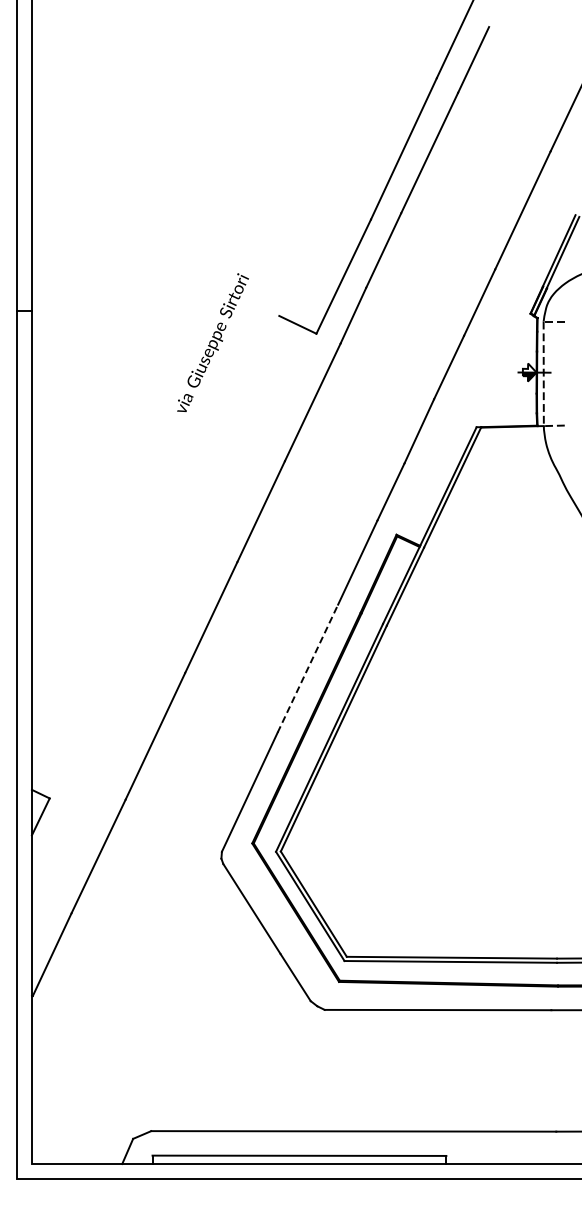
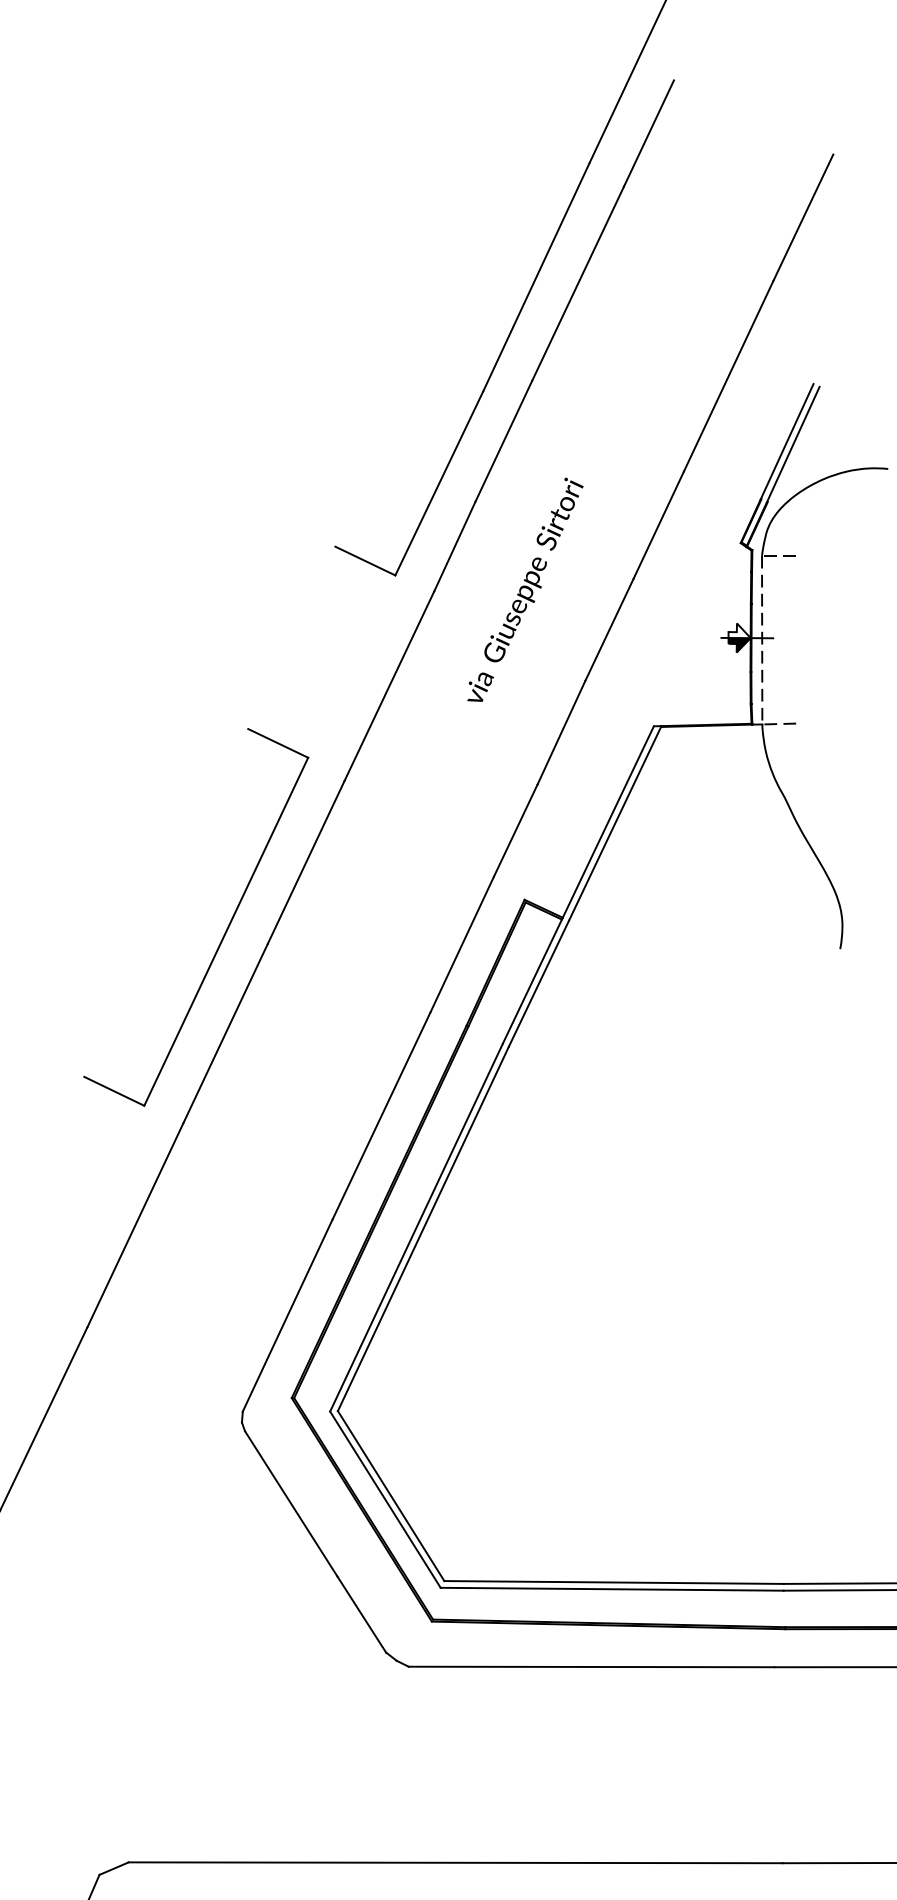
text: (212, 342) -> (524, 589), moved
part: (210, 554) -> (224, 931), added
line: (307, 668) -> (380, 1115), dashed -> solid

